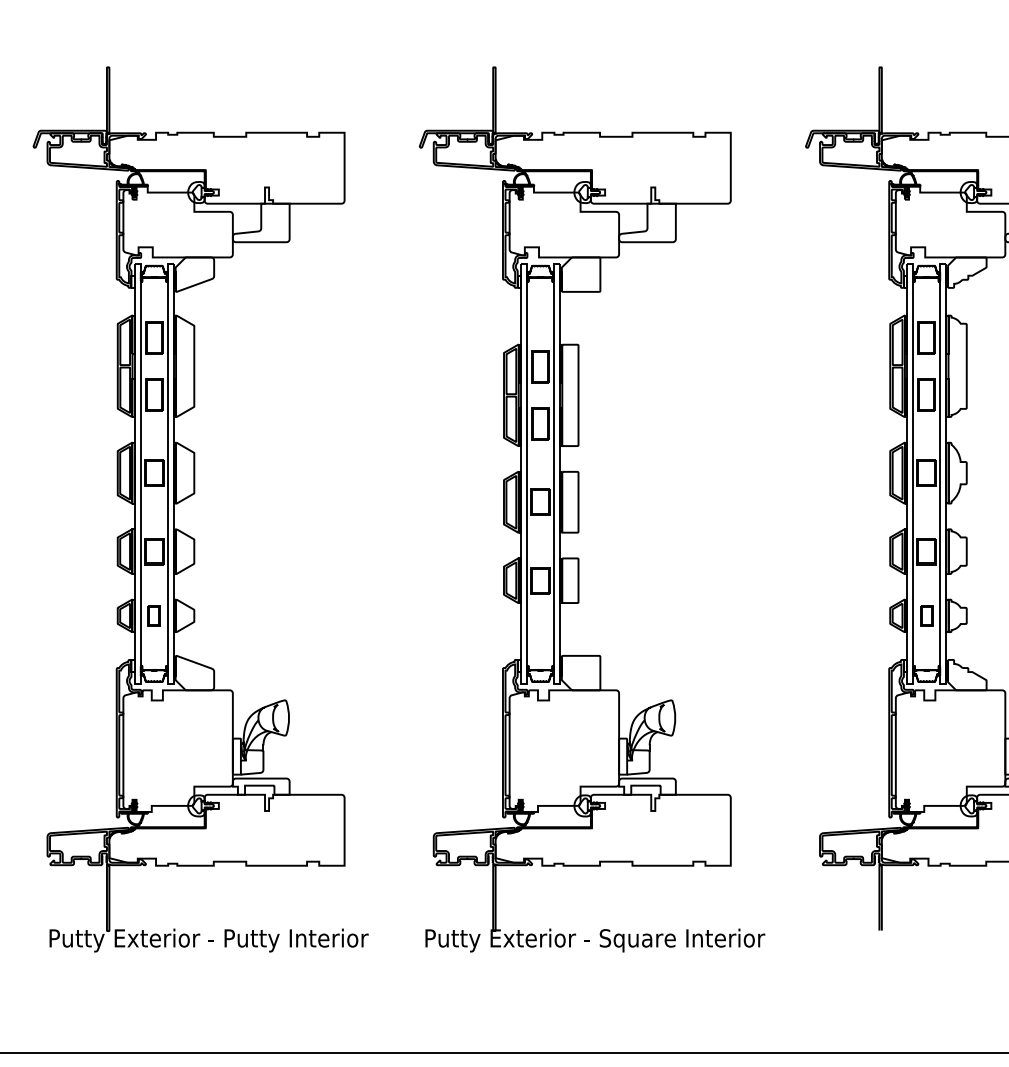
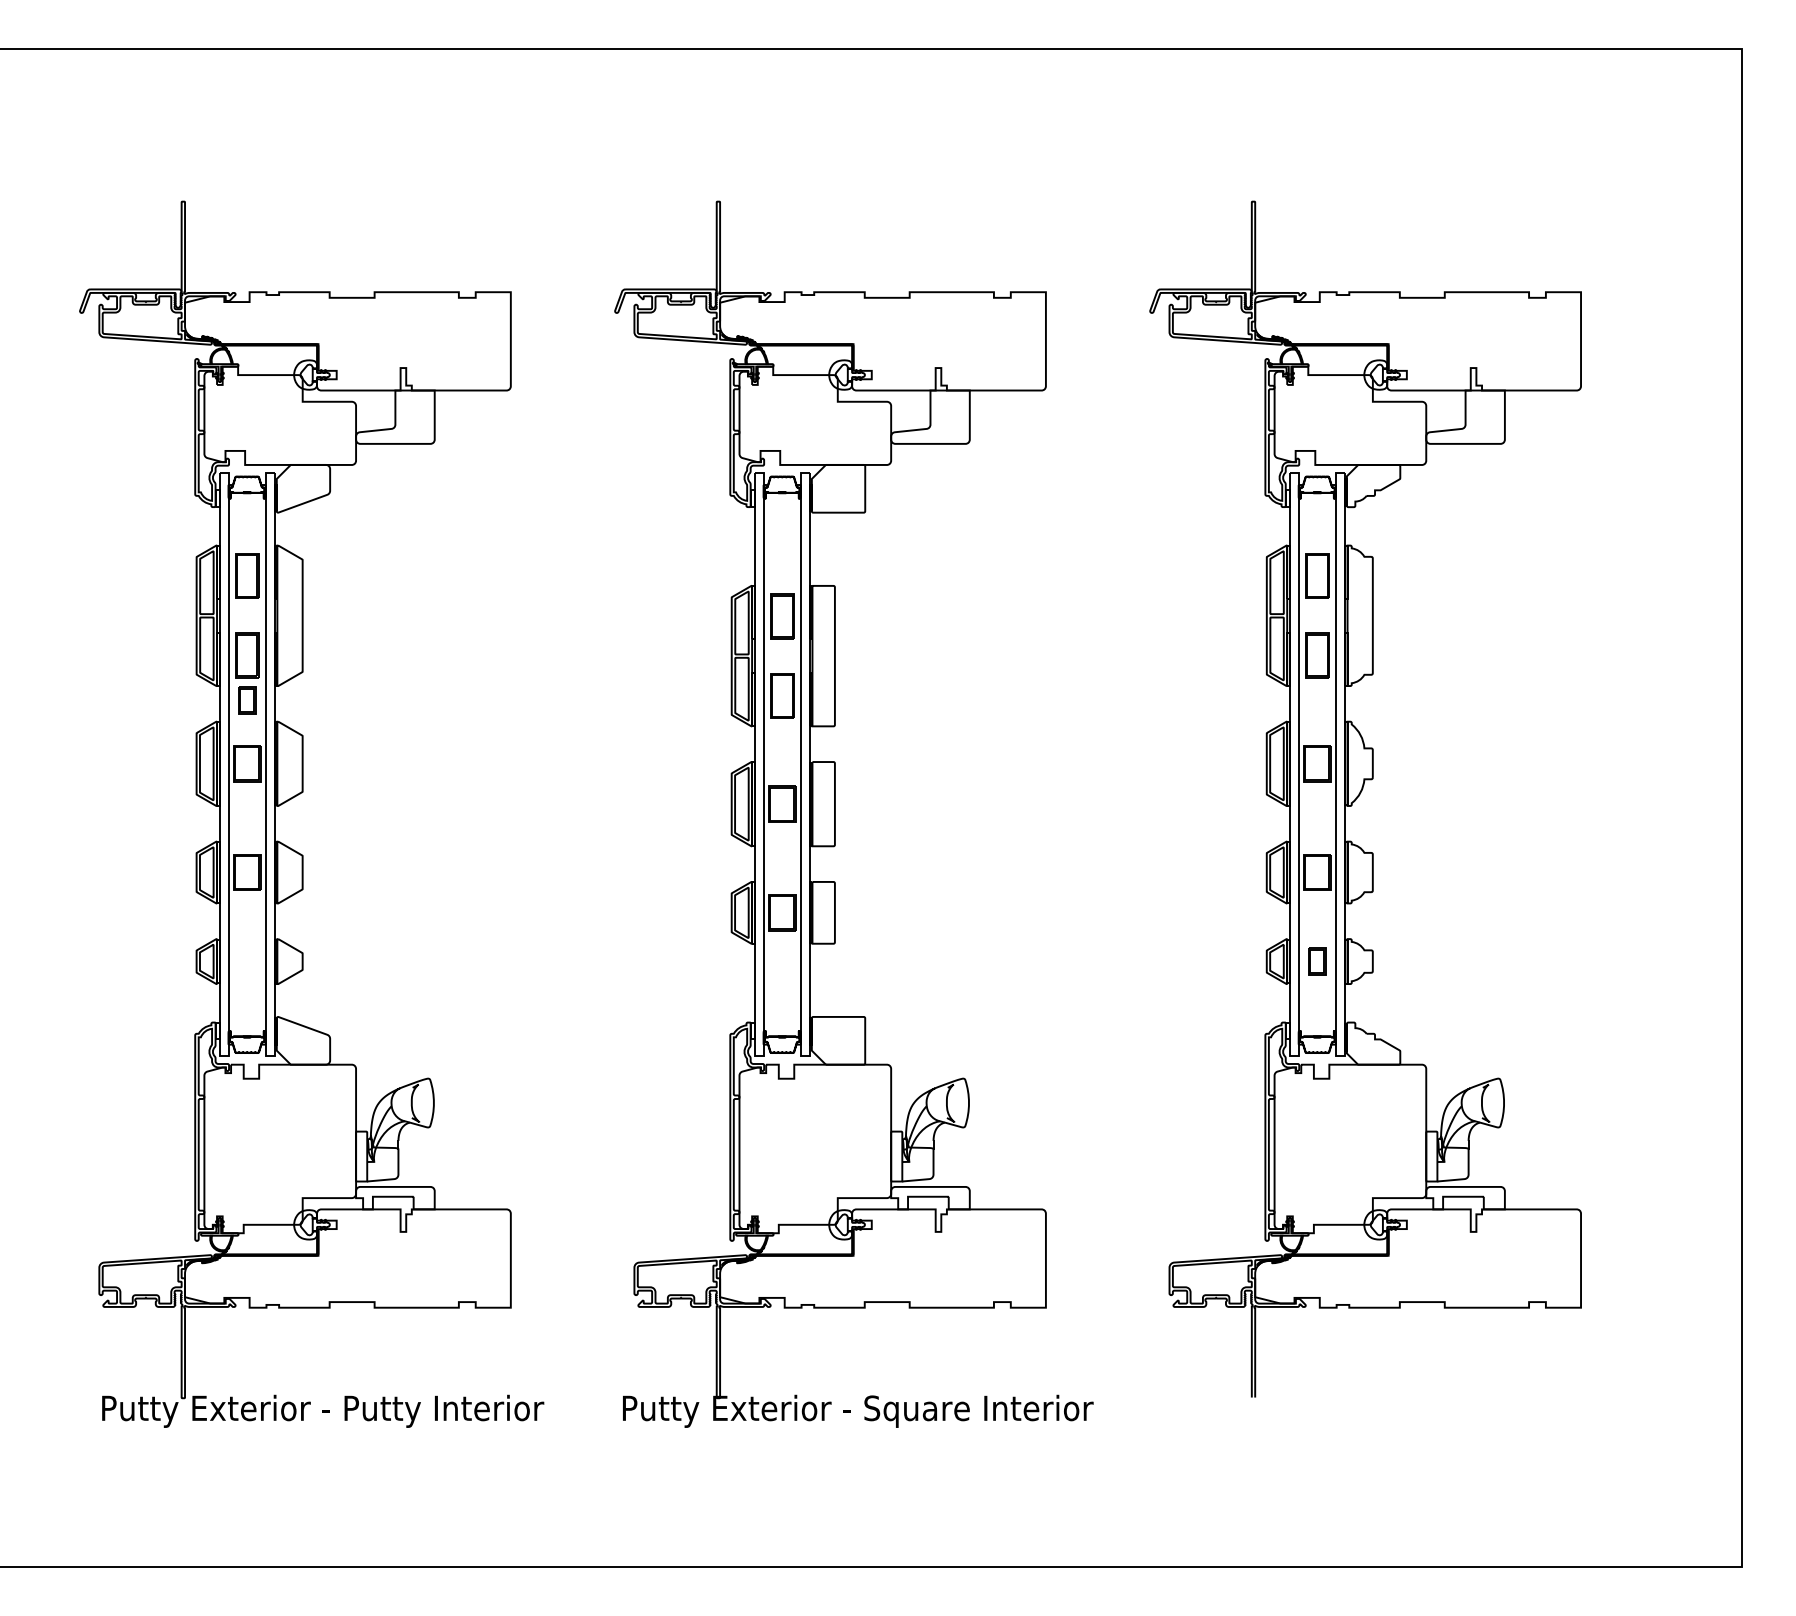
part: (154, 615) -> (247, 700), moved

